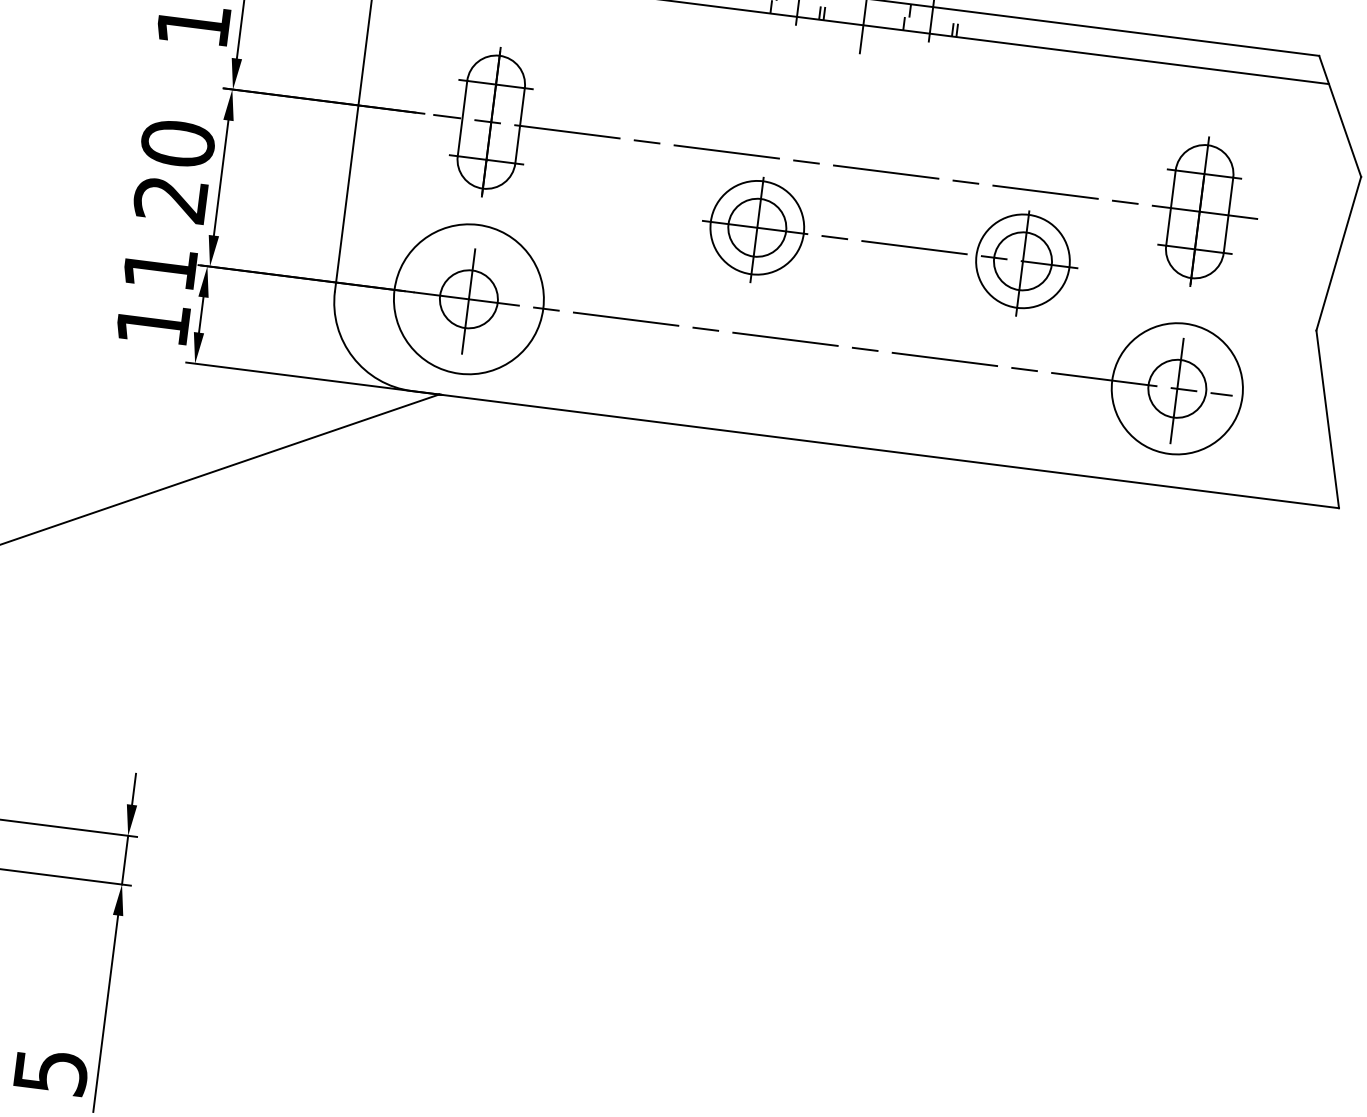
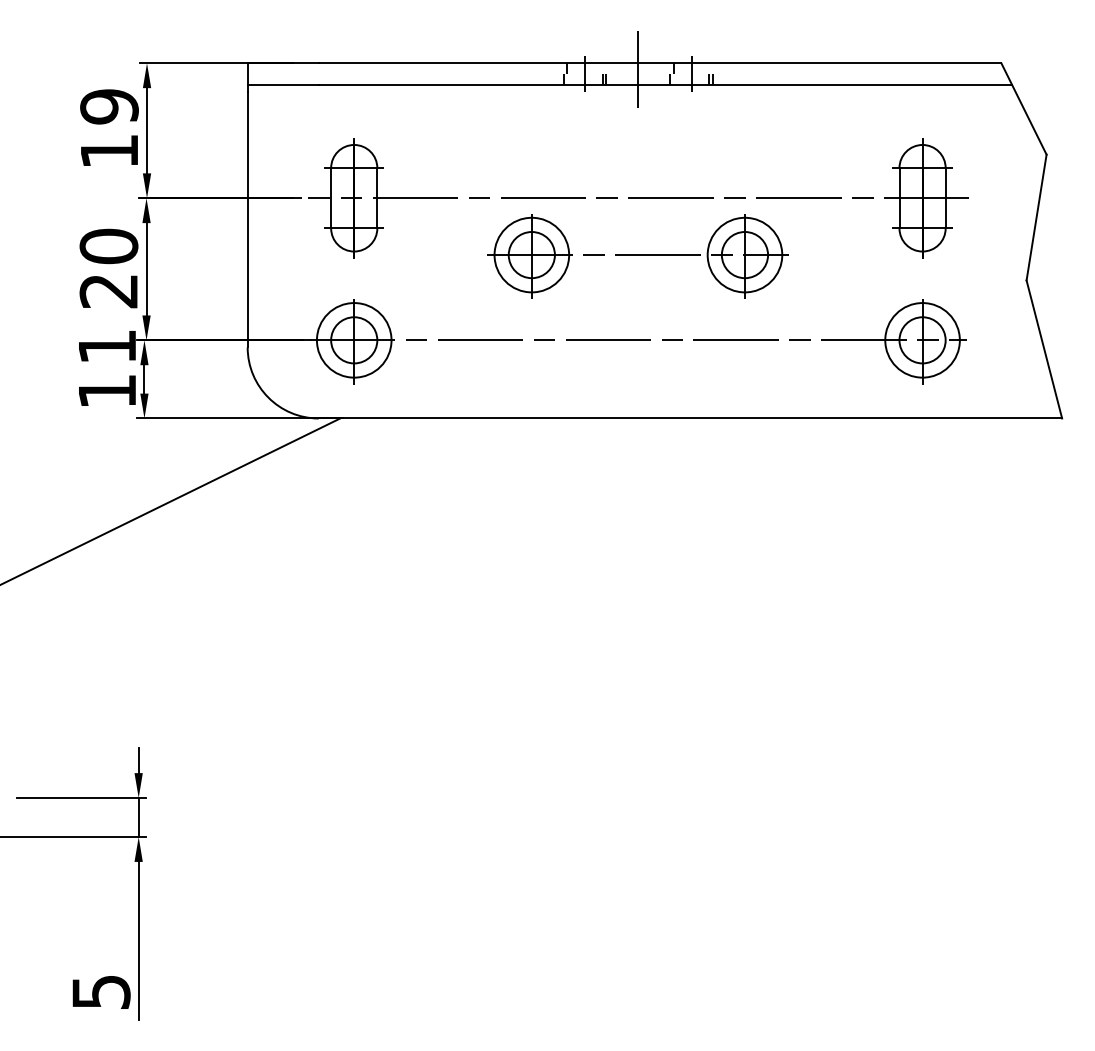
part: (888, 246) -> (637, 256), moved
circle: (467, 299) -> (353, 340), size x0.62
circle: (1177, 388) -> (922, 340), size x0.71

